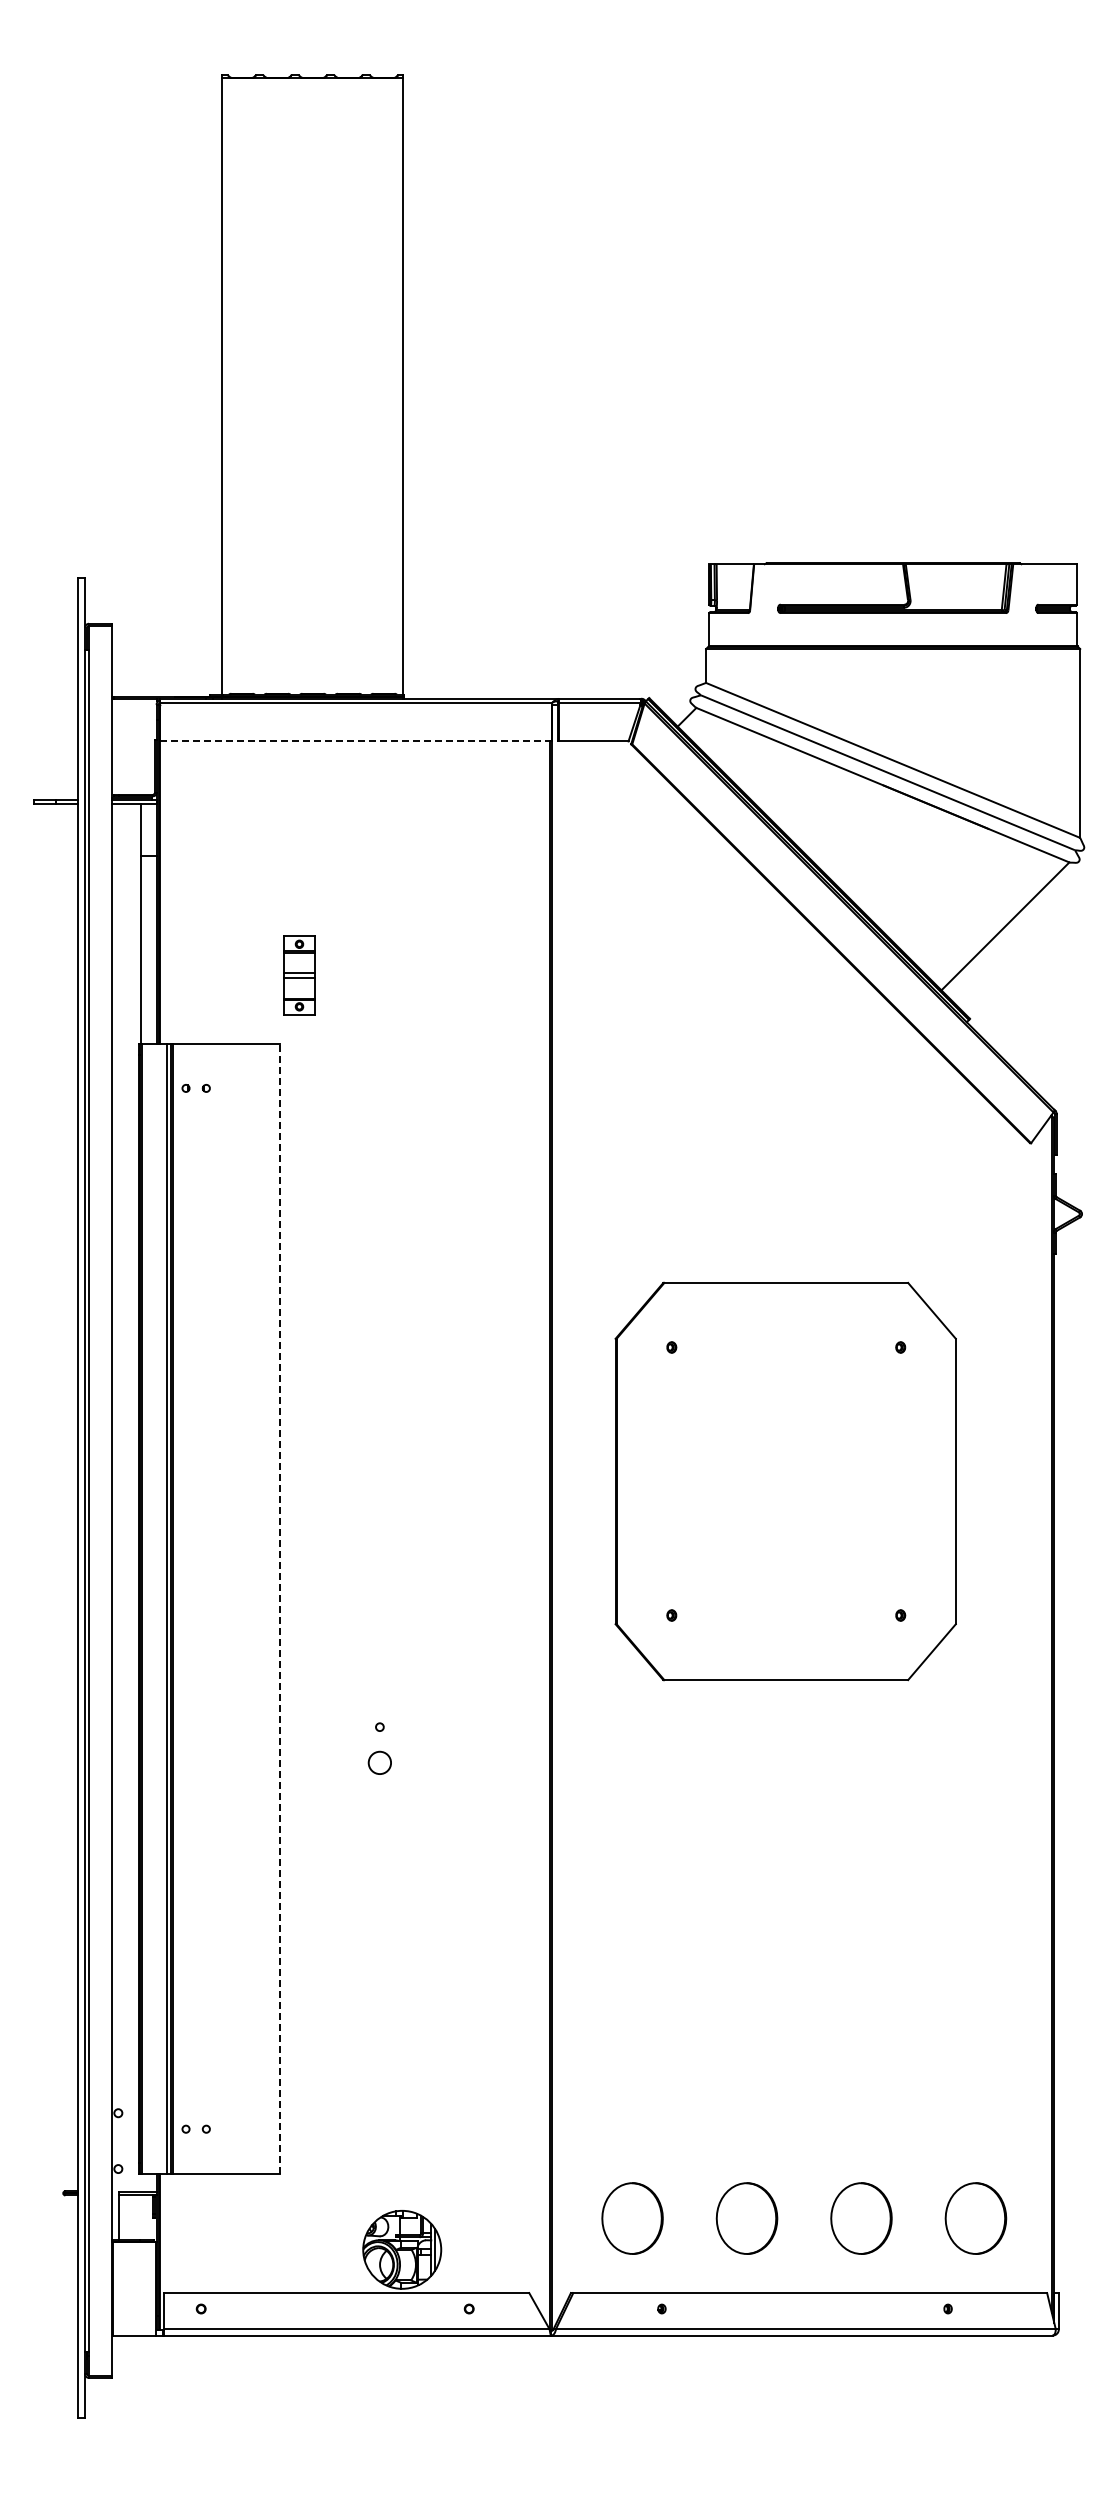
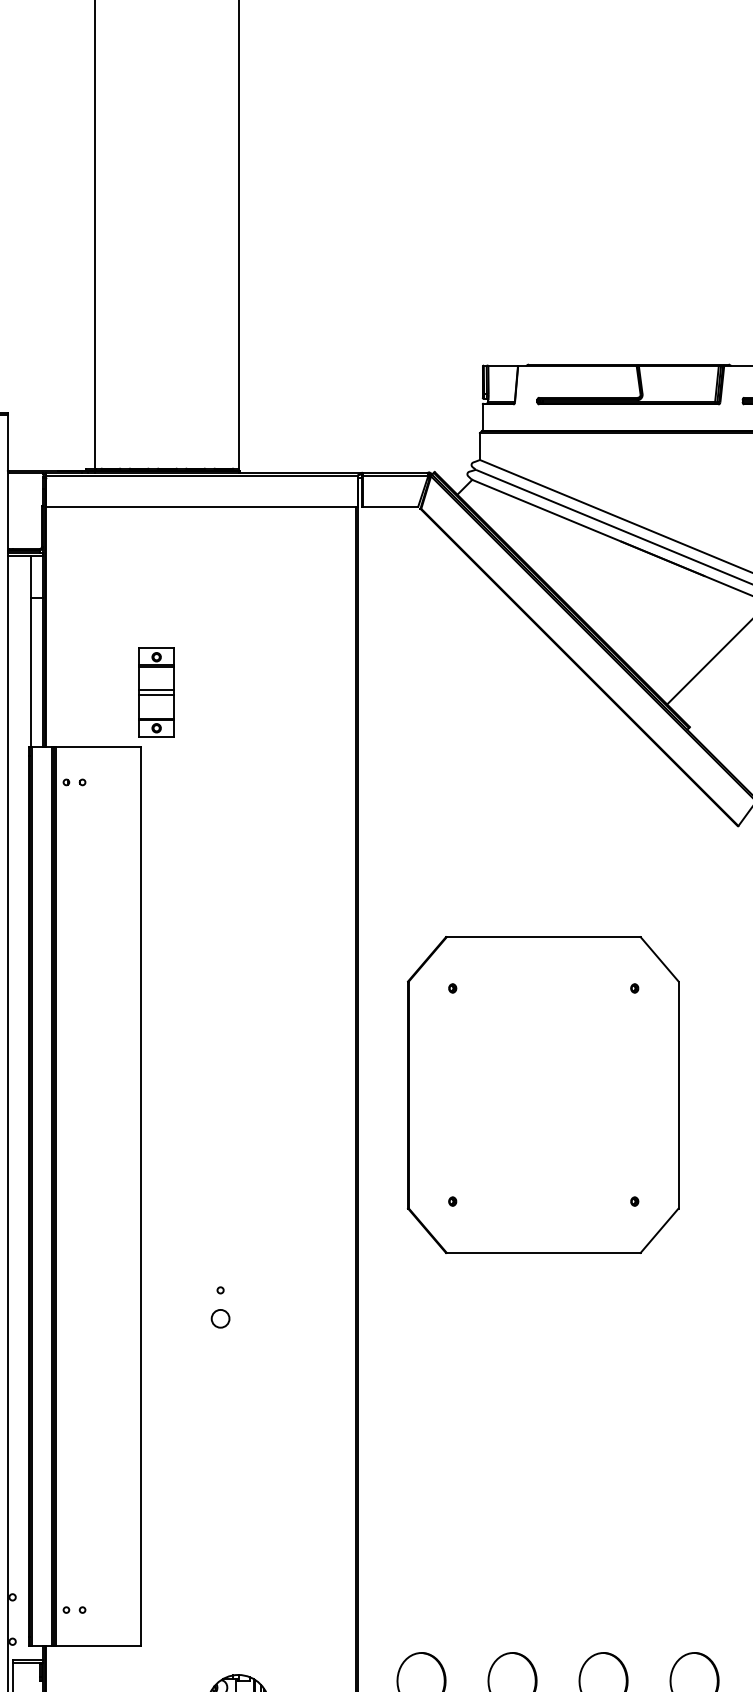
line: (356, 741) -> (202, 506), dashed -> solid
part: (299, 975) -> (156, 692), size x1.43
line: (280, 1608) -> (141, 1196), dashed -> solid

